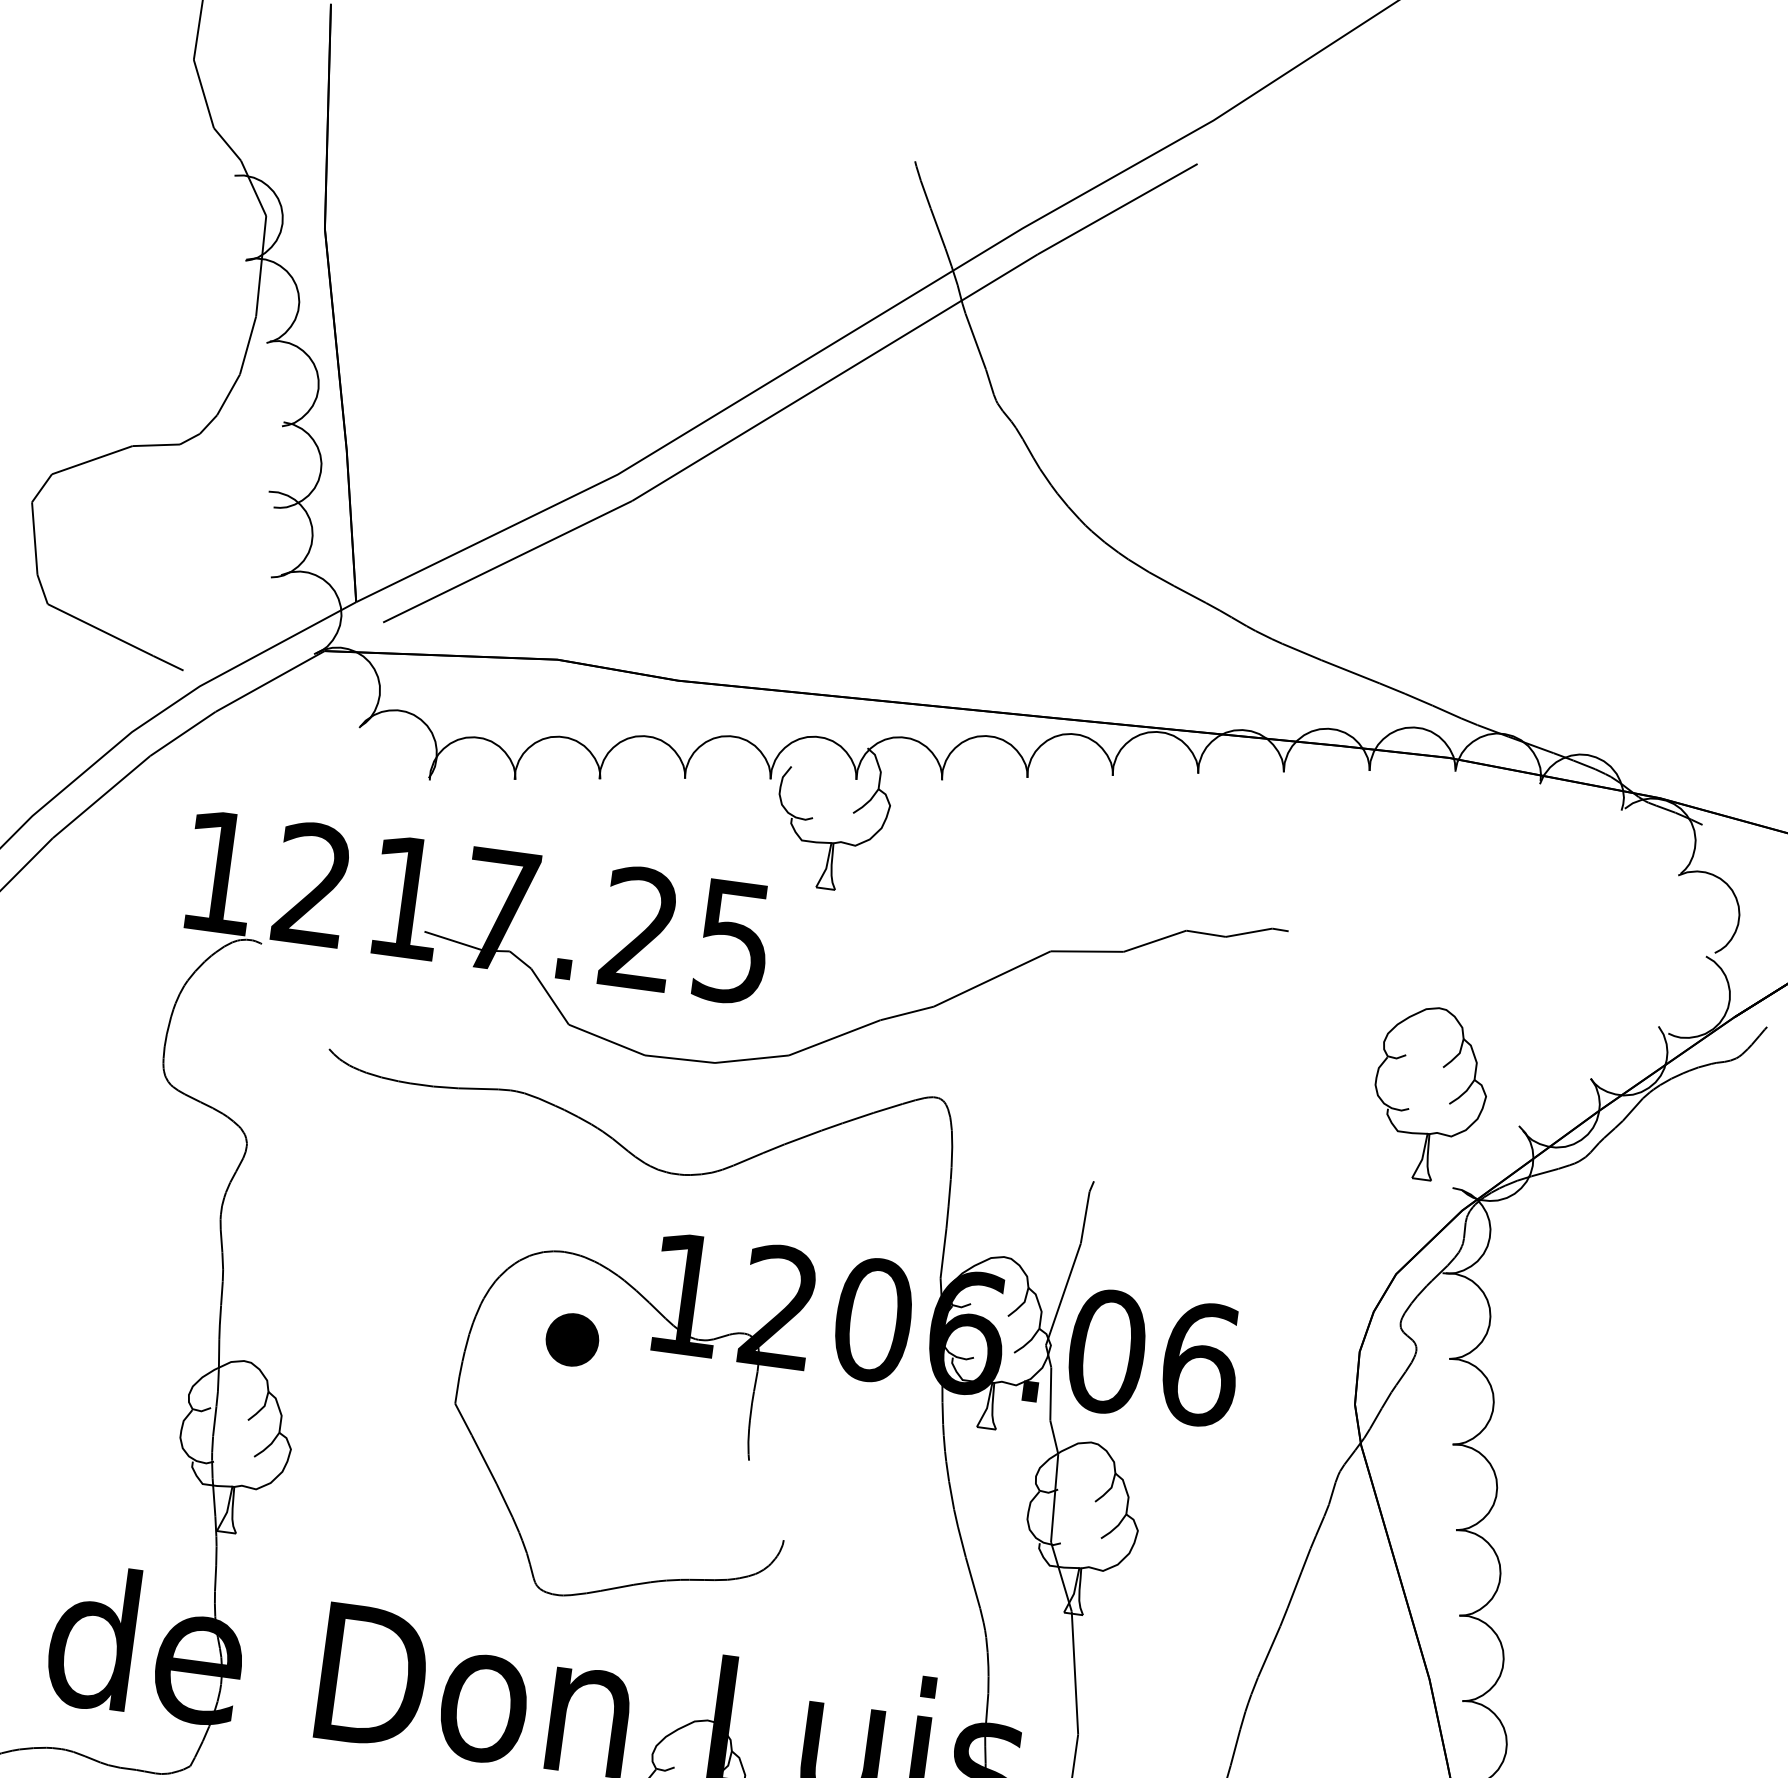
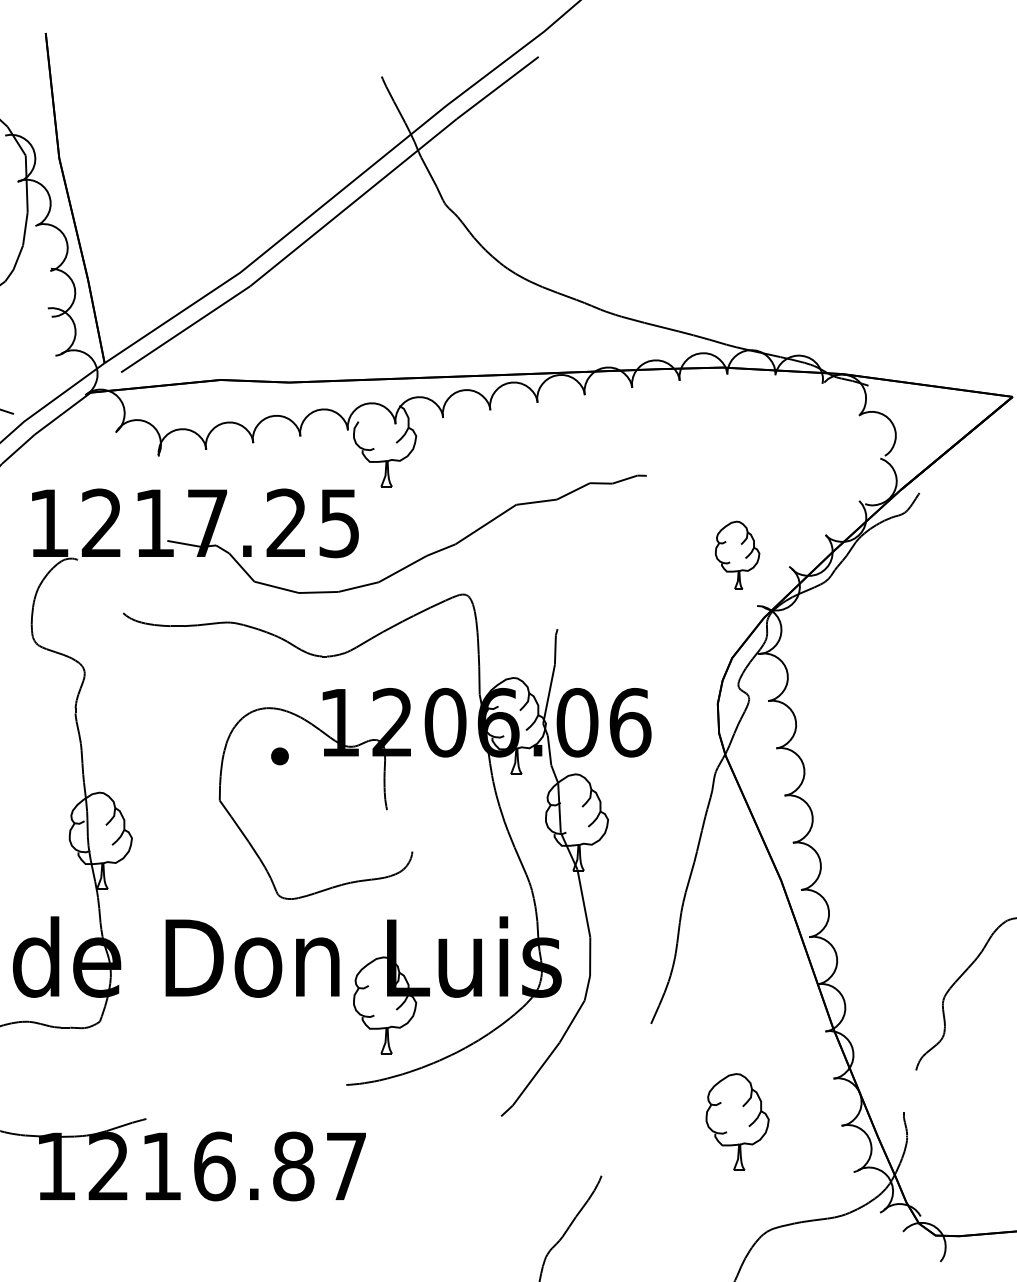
part: (1430, 1093) -> (737, 555), size x0.7
part: (571, 1340) -> (279, 756), size x0.6

